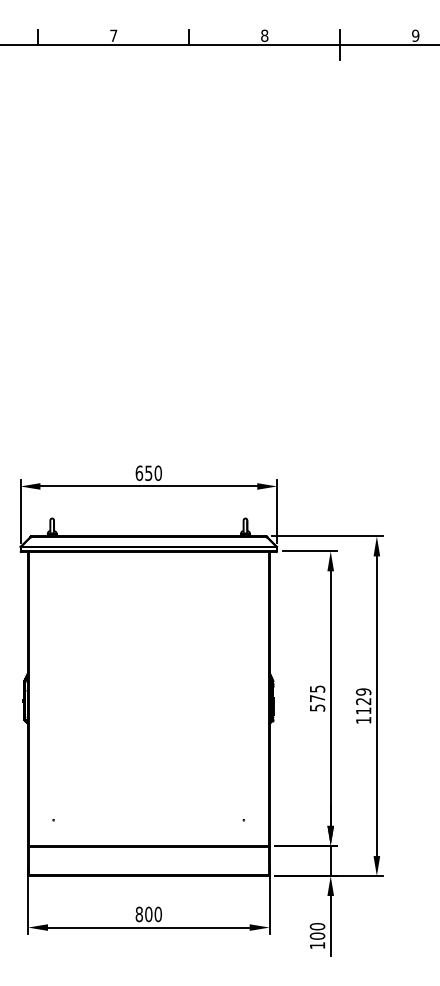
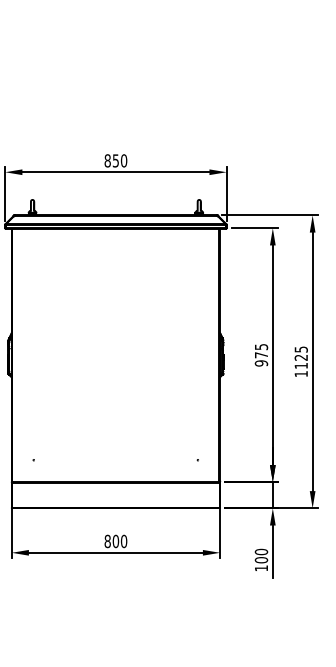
text: (139, 472) -> (107, 160), 650 -> 850
text: (363, 691) -> (301, 349), 1129 -> 1125
text: (316, 707) -> (260, 362), 575 -> 975

